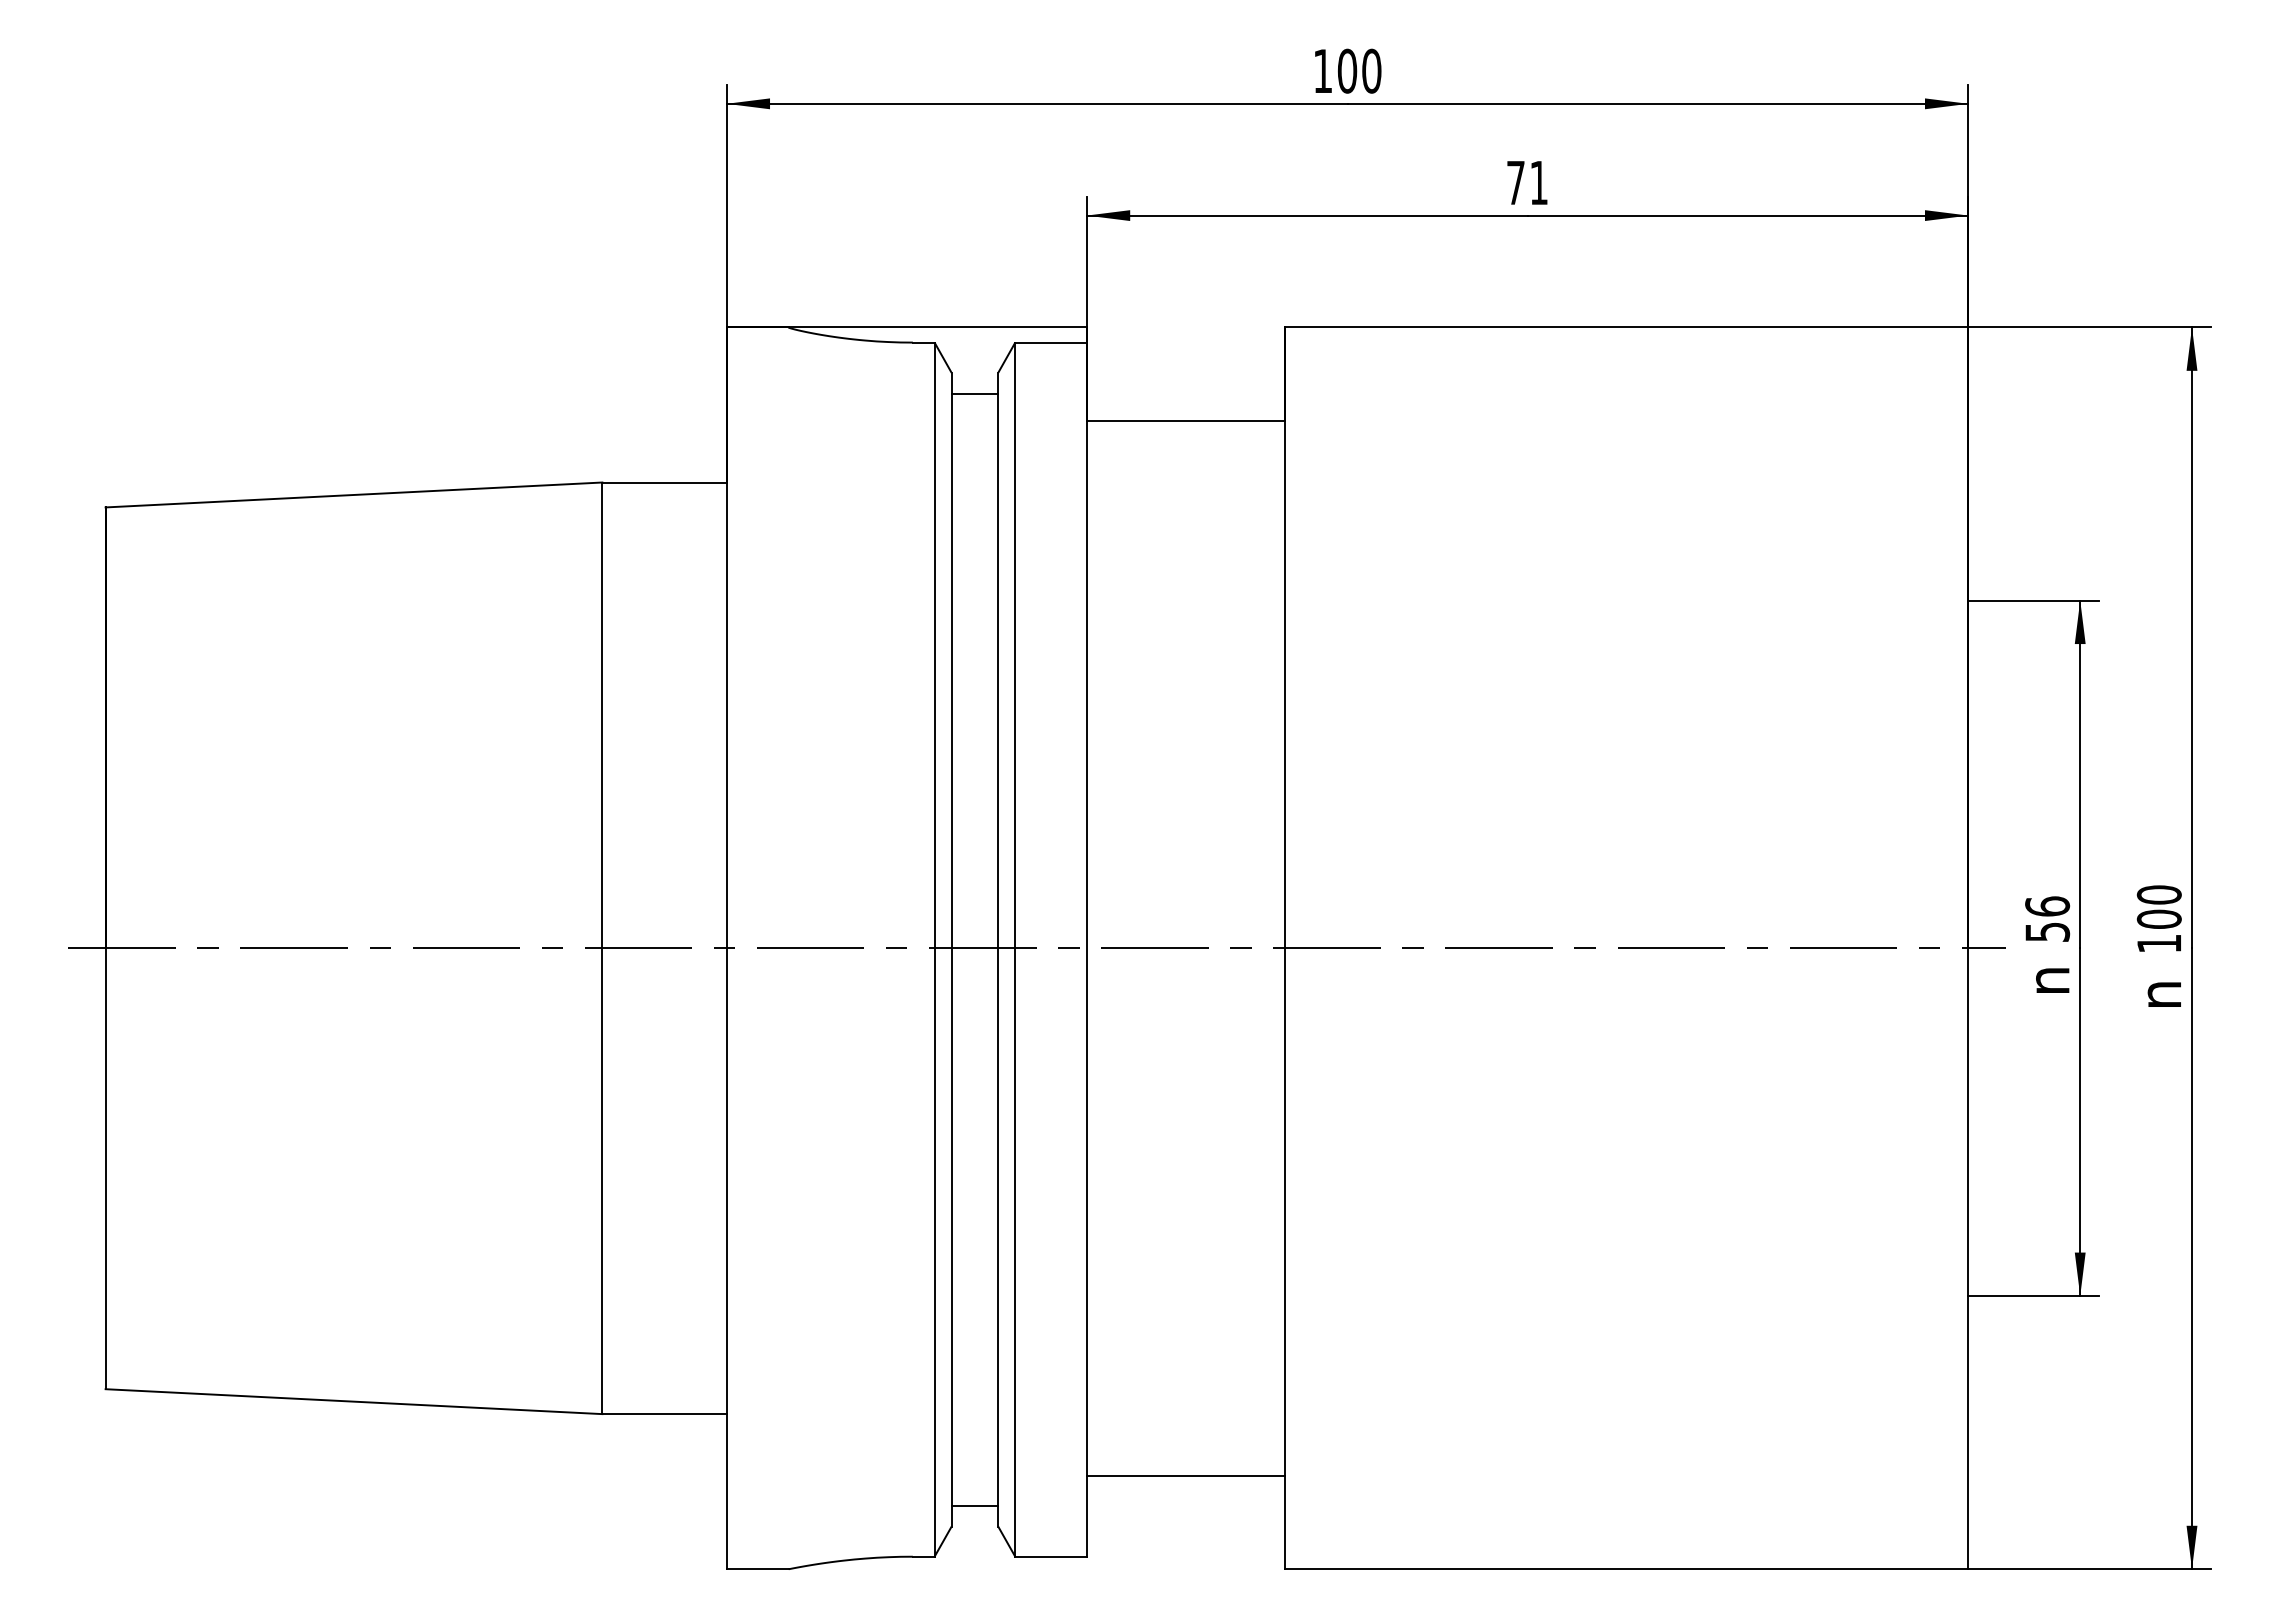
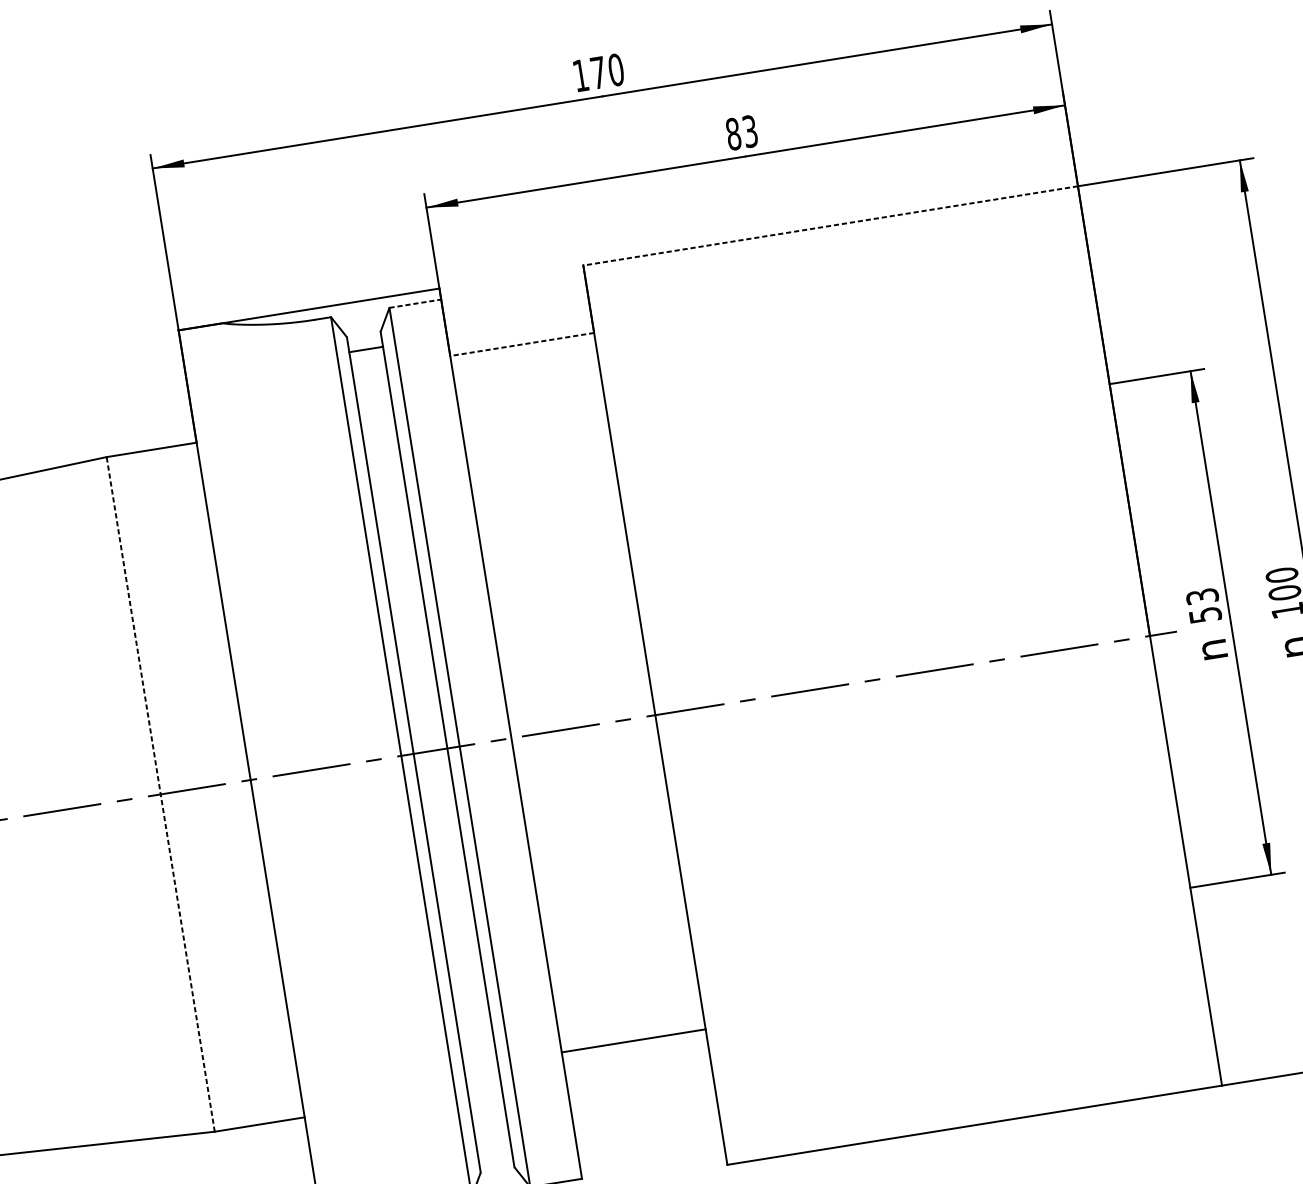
text: (1347, 70) -> (598, 72), 100 -> 170
text: (1527, 182) -> (741, 132), 71 -> 83
line: (1626, 327) -> (830, 226), solid -> dashed
line: (1051, 342) -> (415, 303), solid -> dashed
line: (1185, 420) -> (521, 344), solid -> dashed
text: (2047, 906) -> (1202, 596), 56 -> 53
line: (602, 948) -> (160, 794), solid -> dashed
line: (1185, 1476) -> (633, 1041), moved
line: (974, 1505) -> (494, 1154), removed

